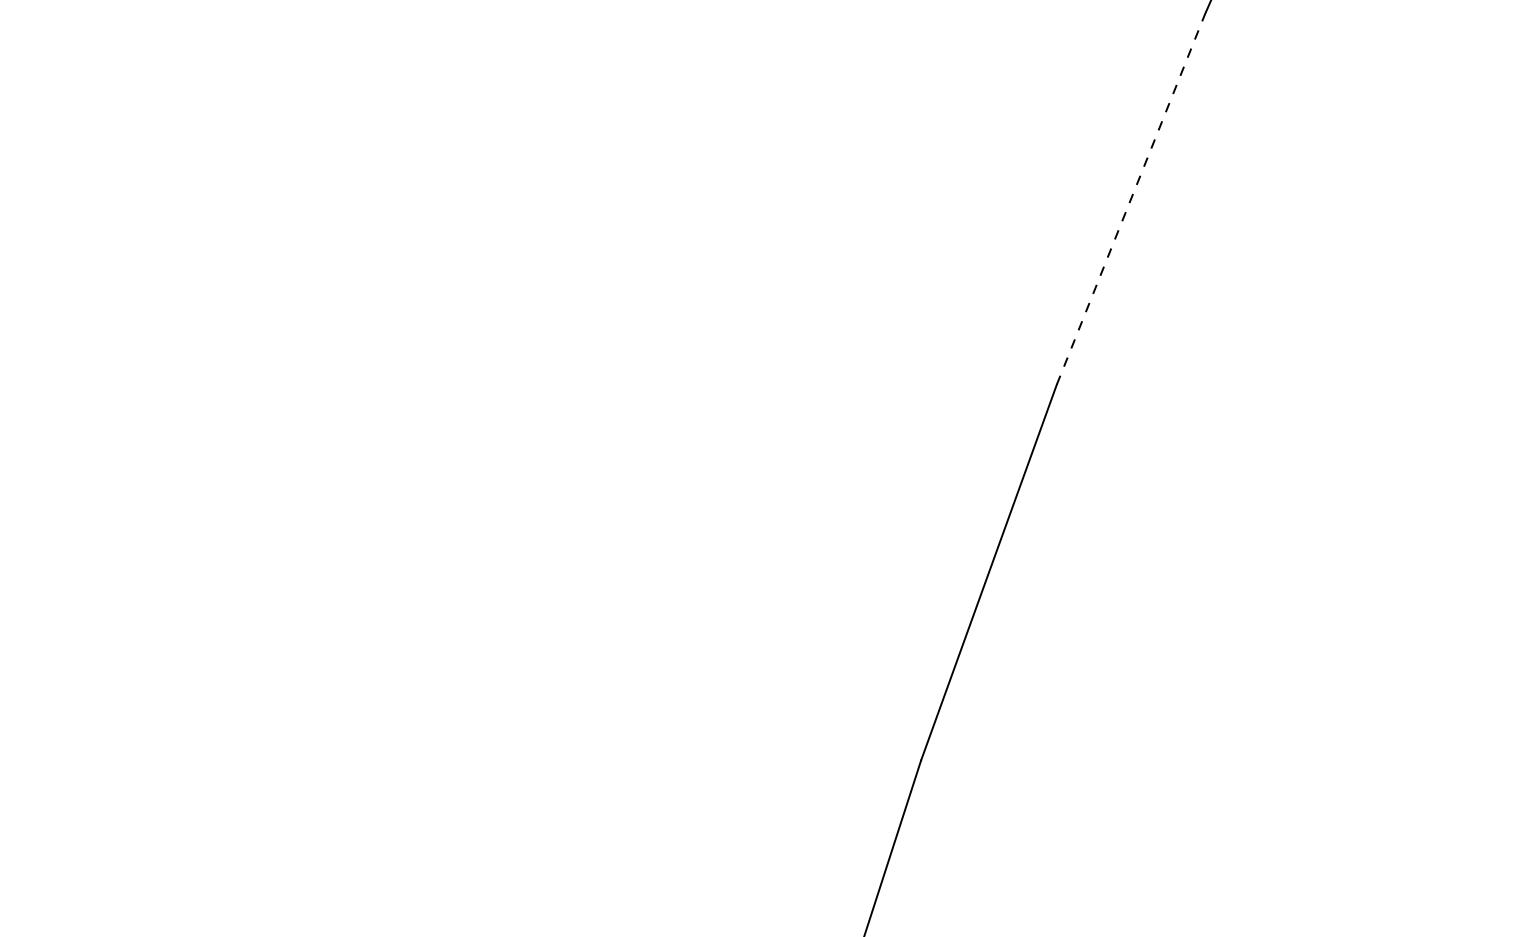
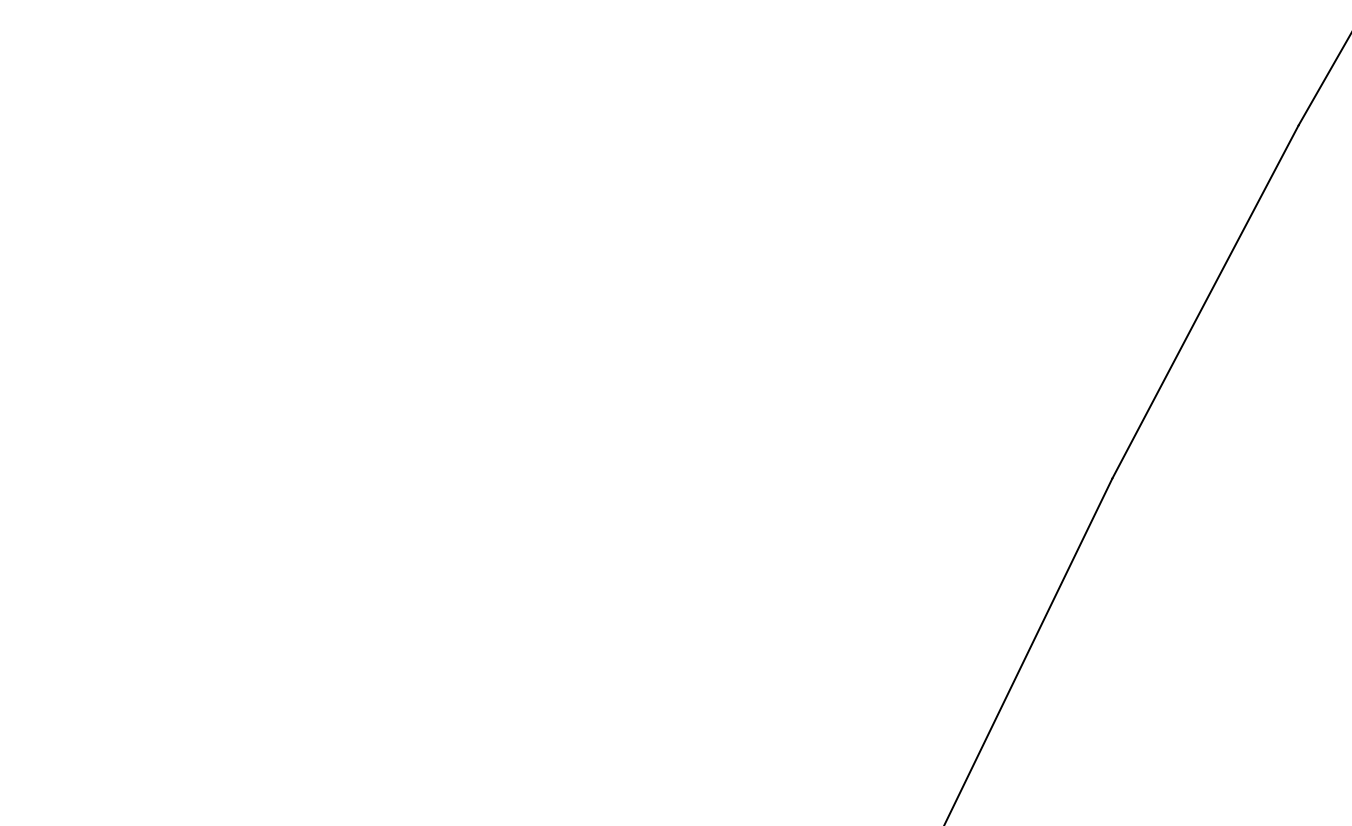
line: (1130, 199) -> (1205, 302), dashed -> solid

